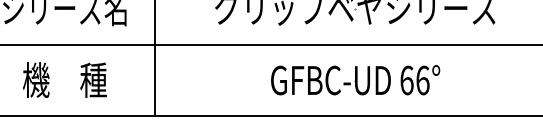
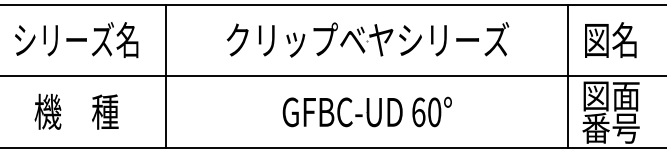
text: (422, 79) -> (434, 111), 66° -> 60°

